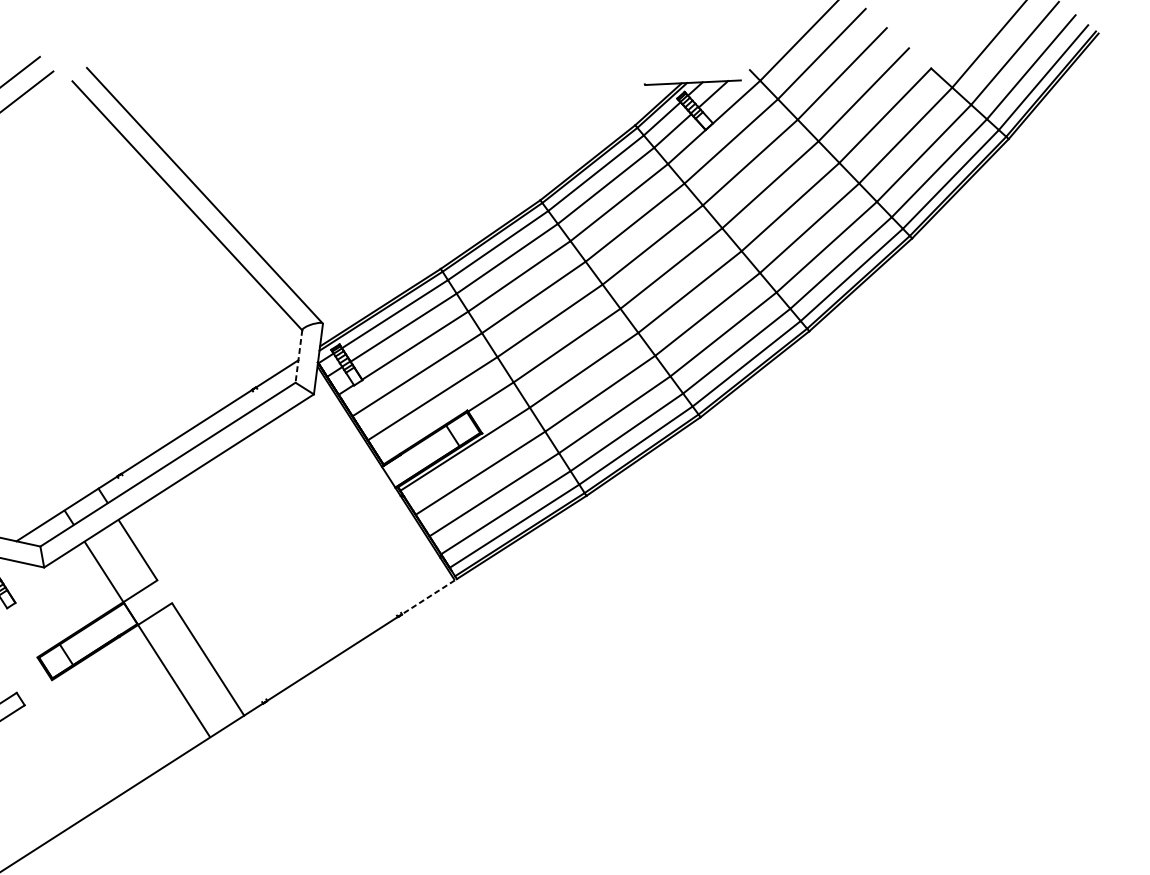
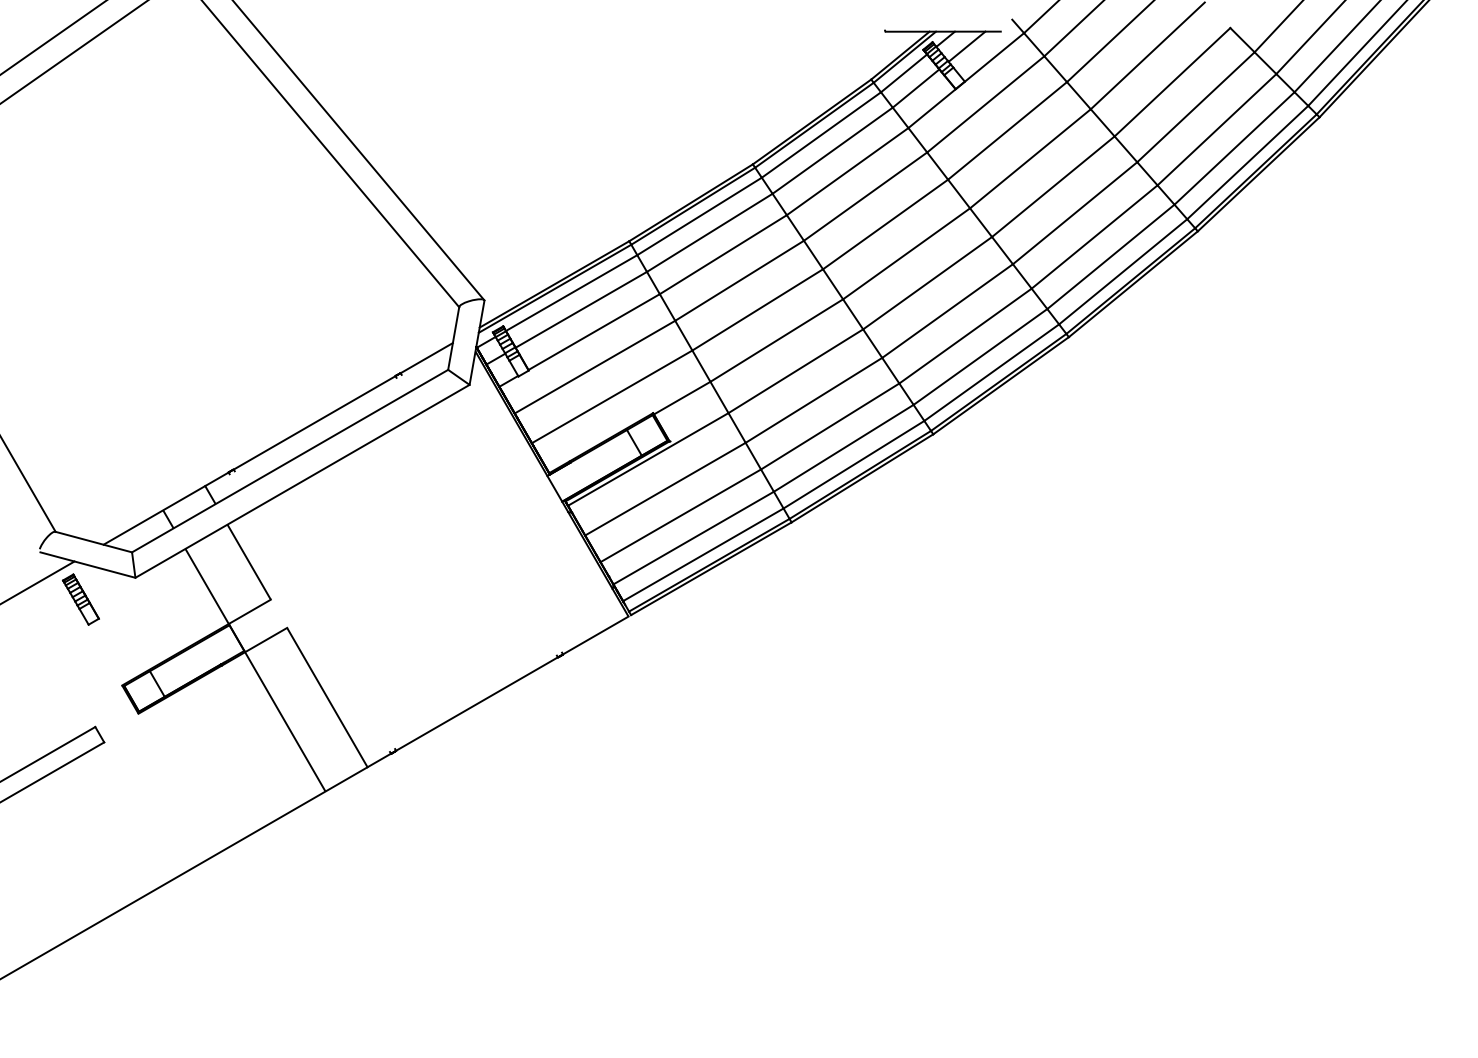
line: (298, 356) -> (453, 338), dashed -> solid
line: (428, 597) -> (595, 635), dashed -> solid

